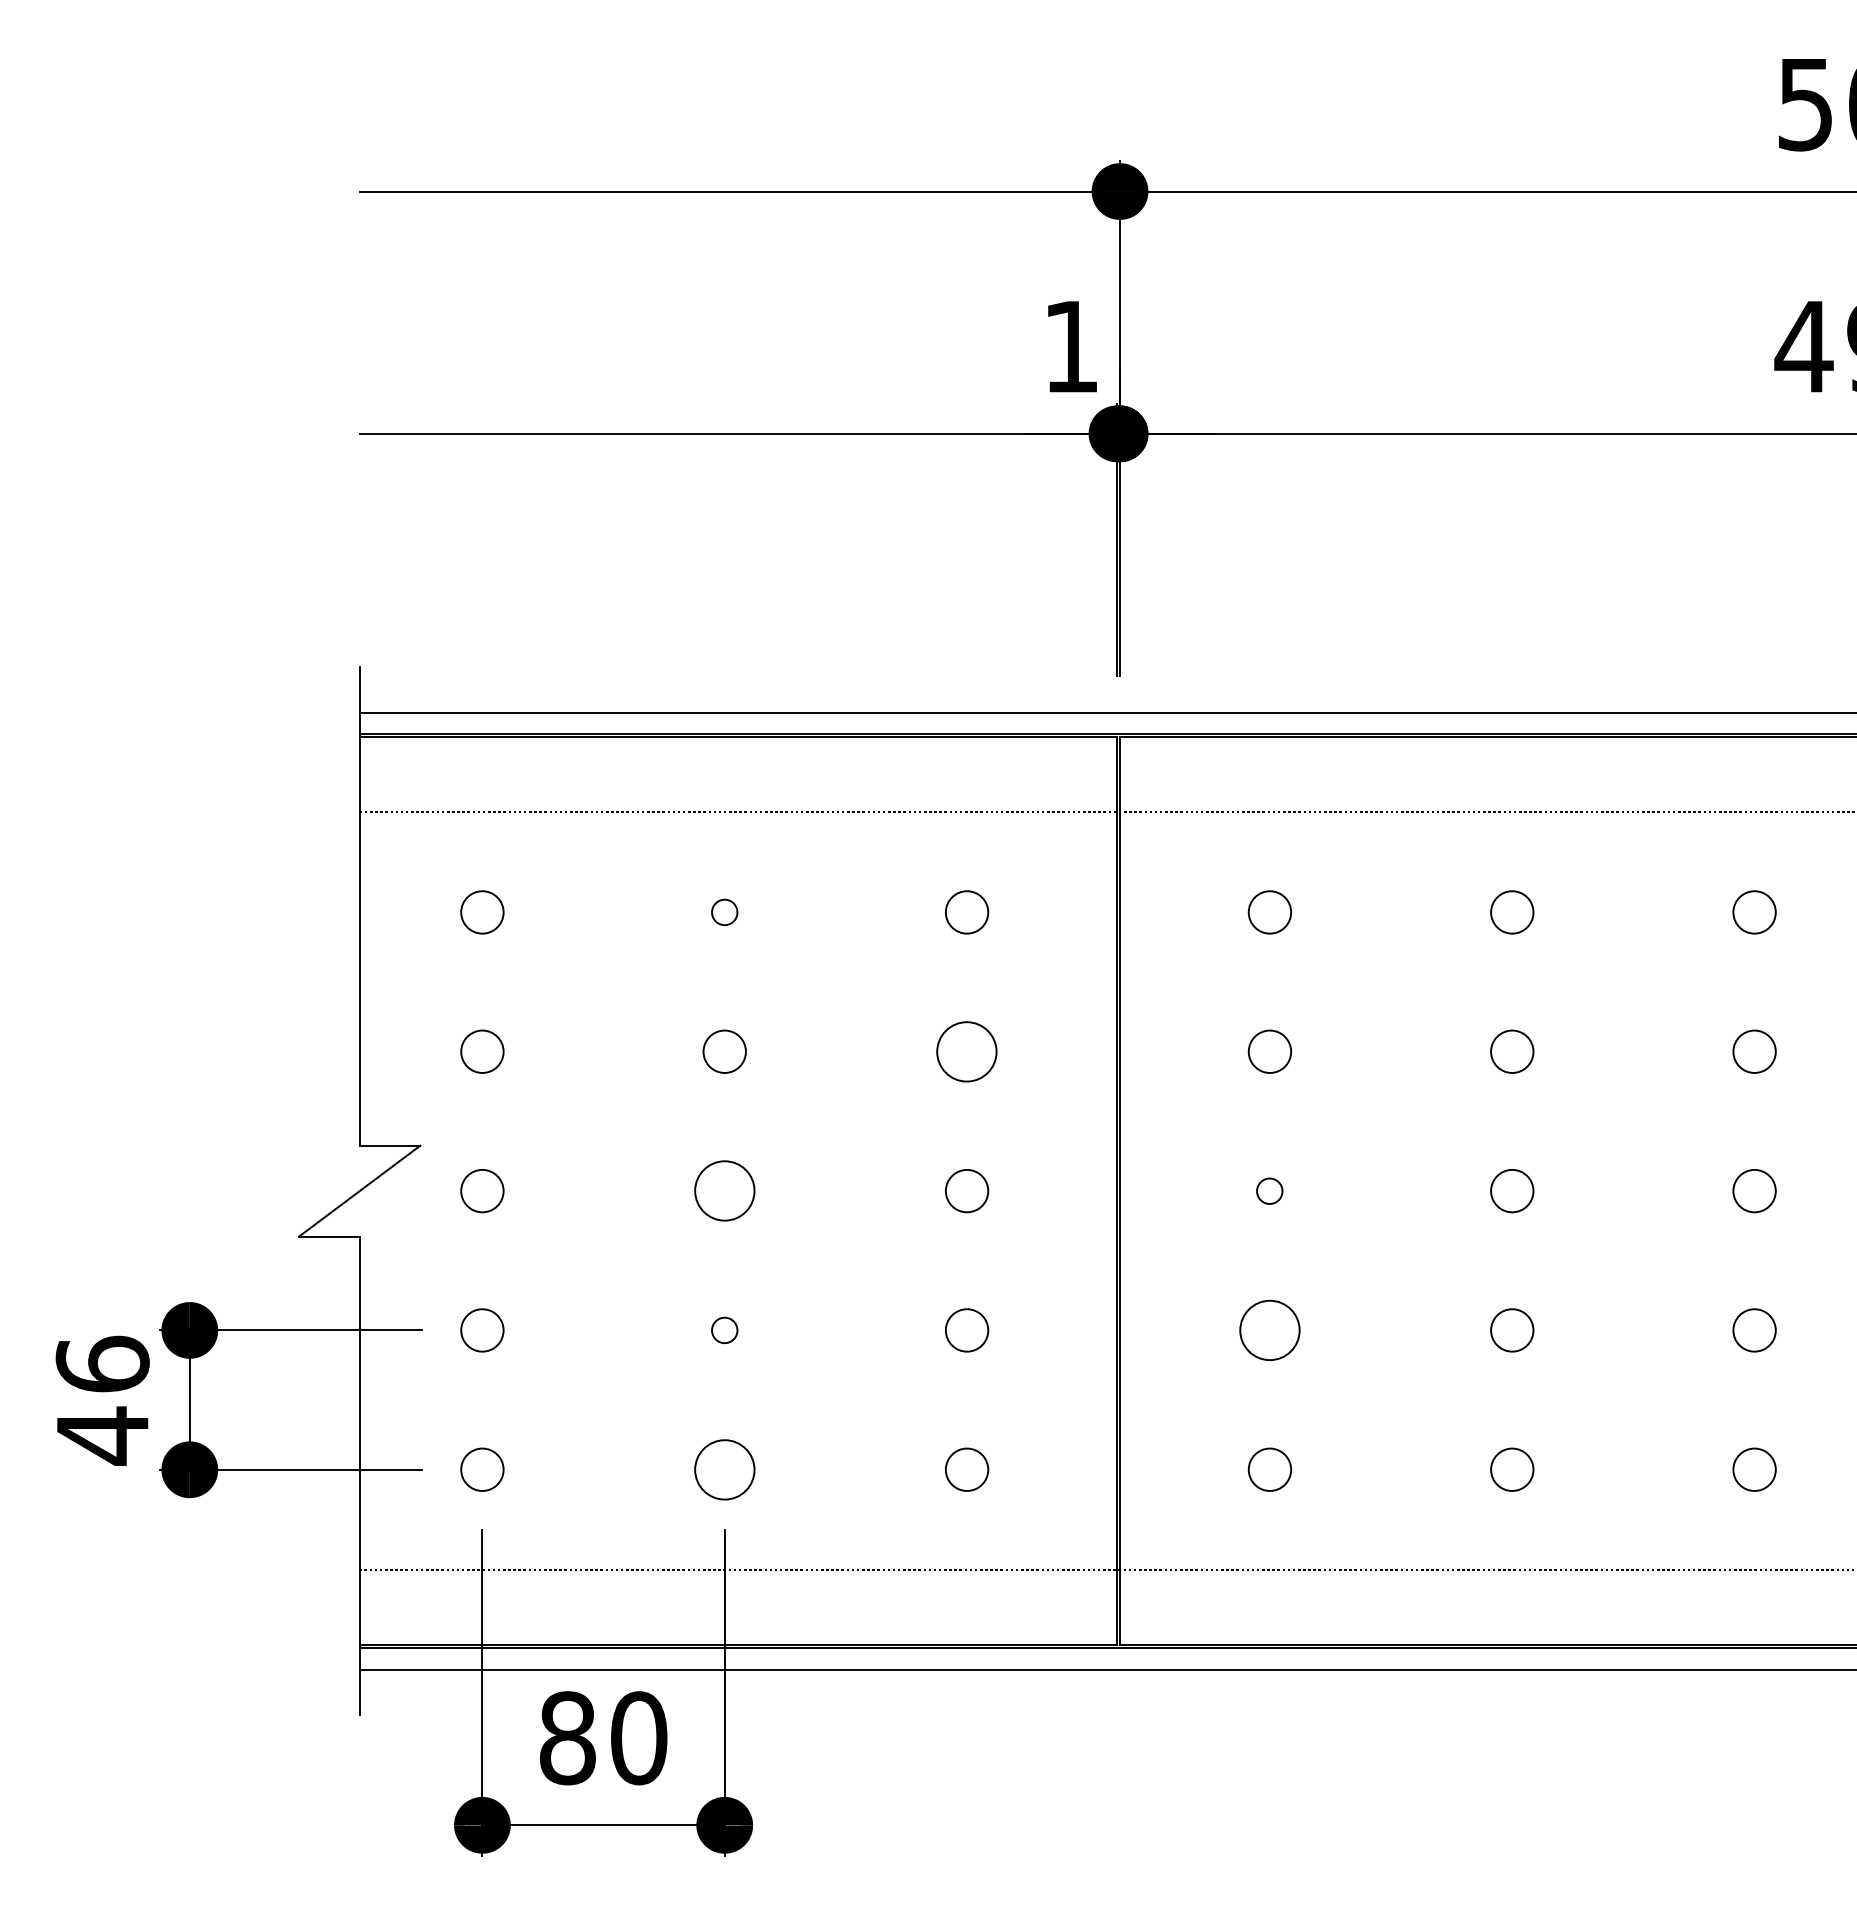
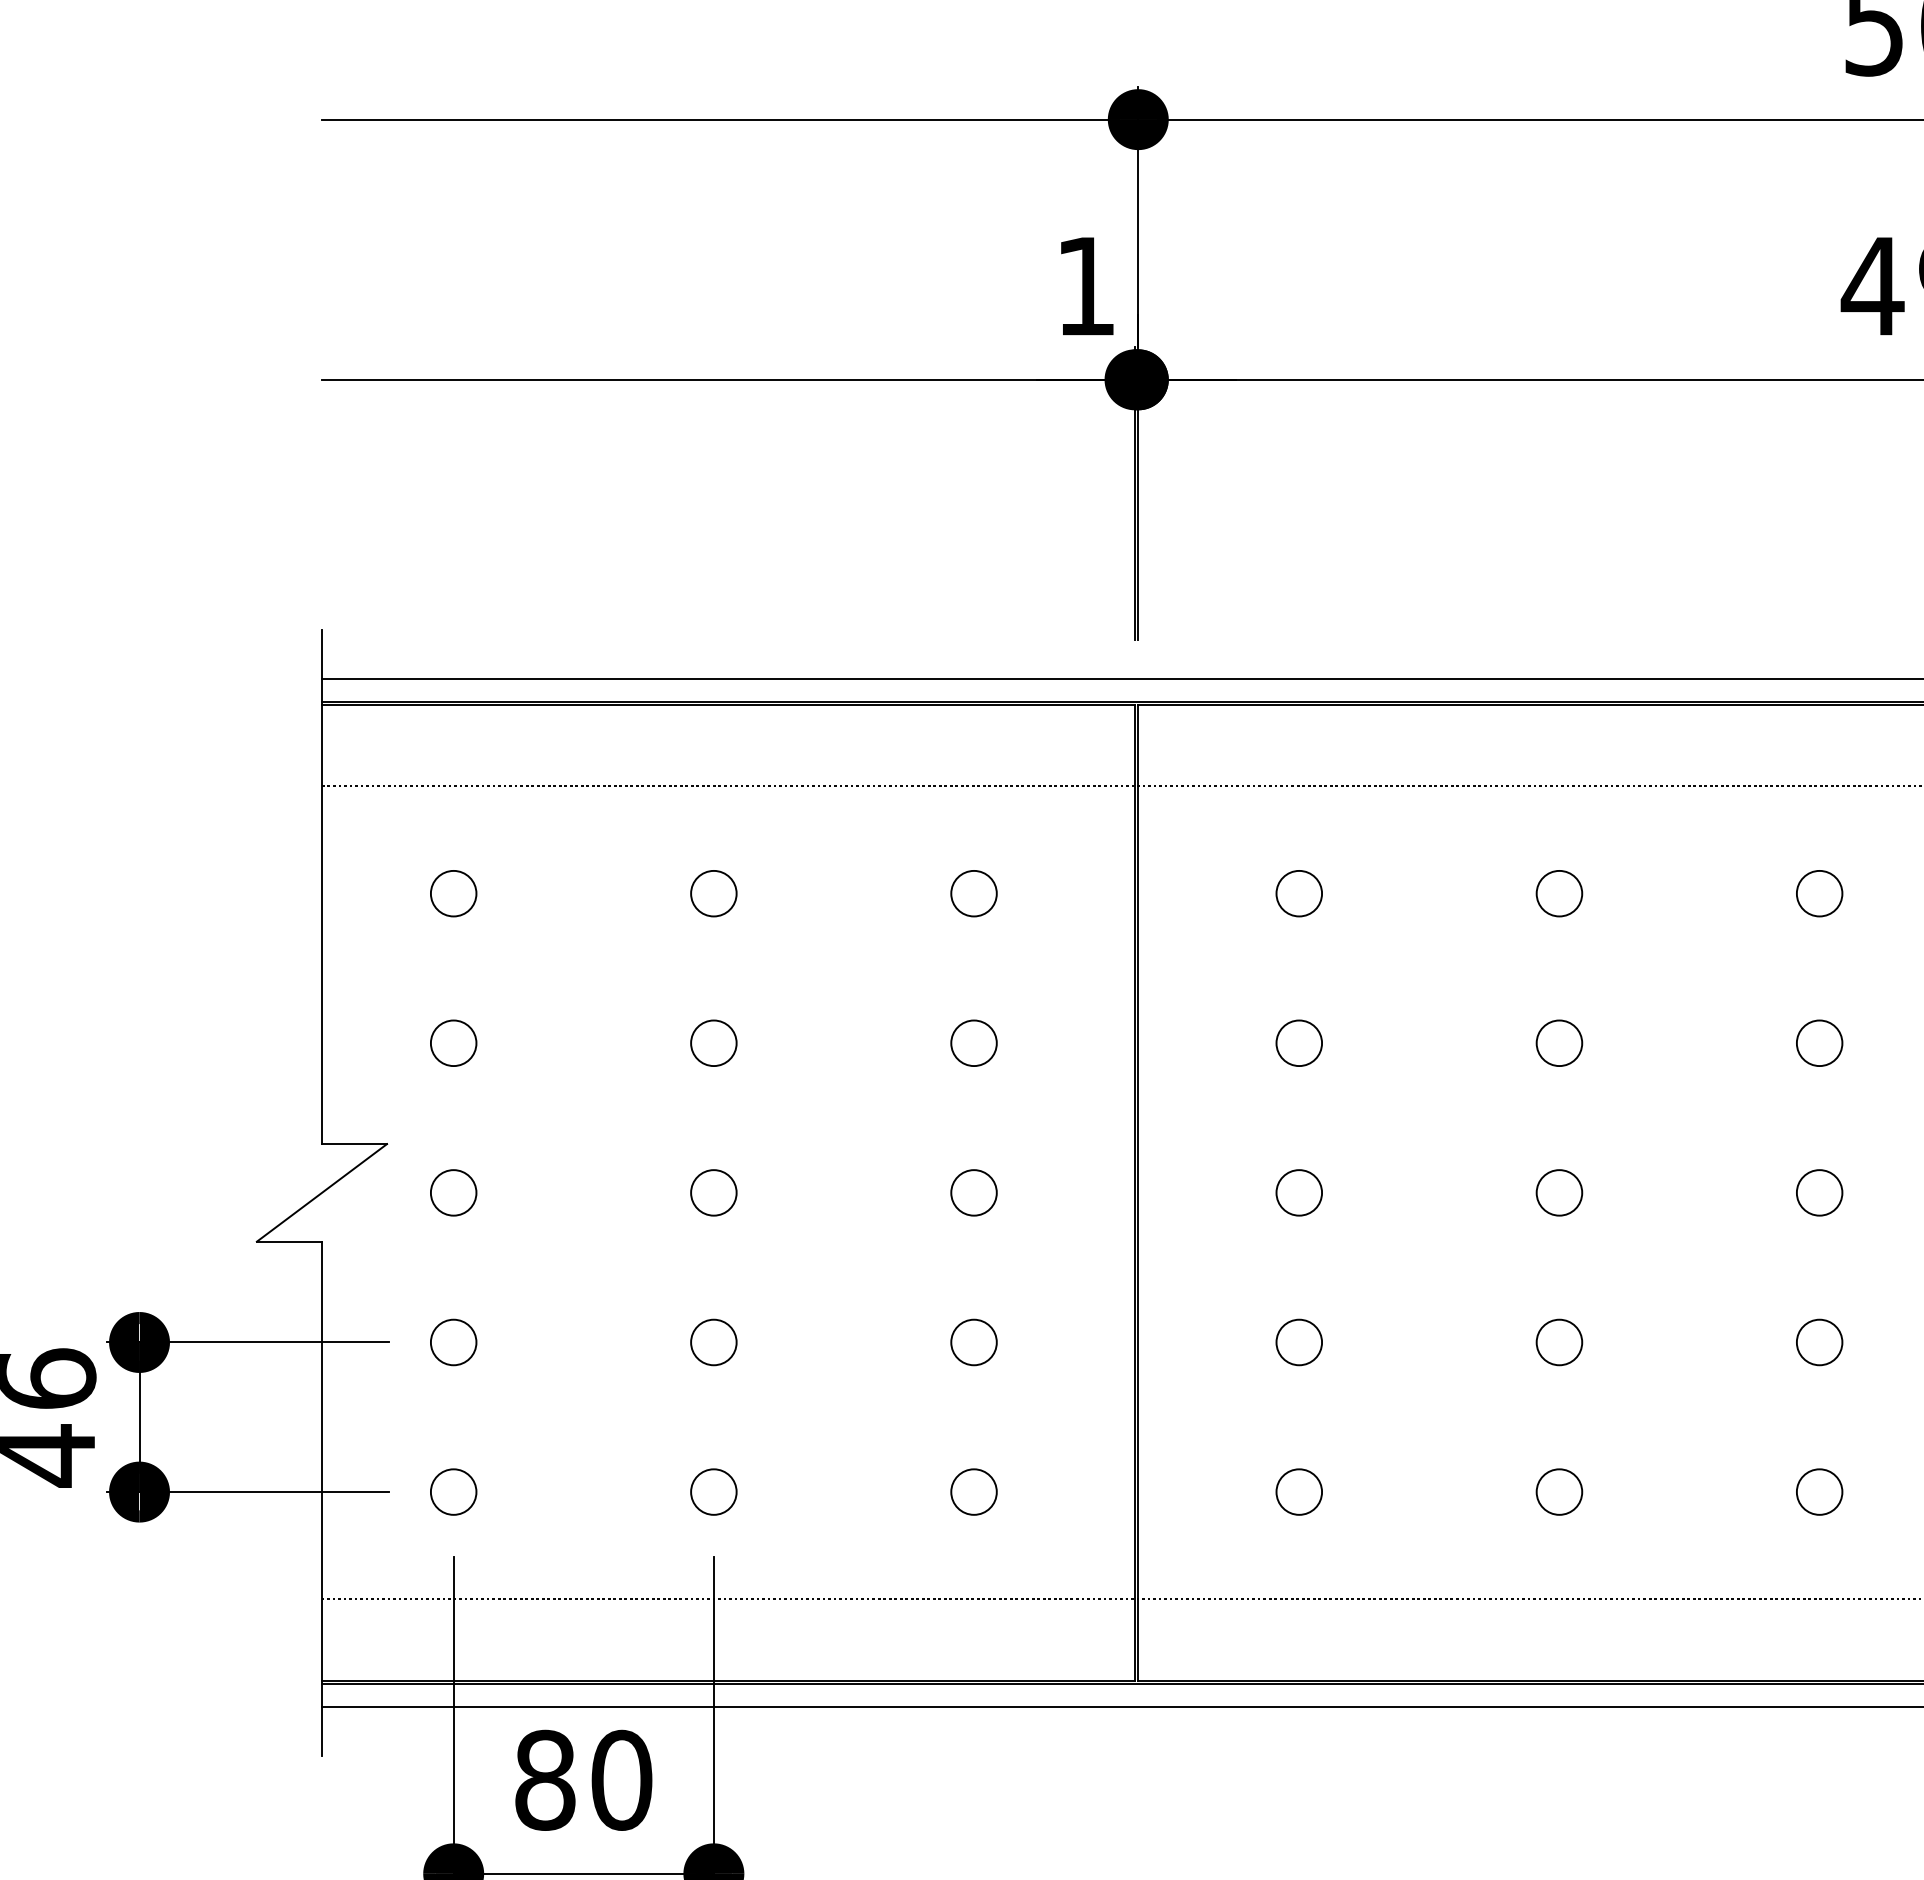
circle: (724, 912) -> (713, 893), size x1.67
circle: (967, 1051) -> (974, 1042), size x0.71
circle: (724, 1191) -> (713, 1193), size x0.71
circle: (1269, 1191) -> (1298, 1193), size x1.67
circle: (724, 1330) -> (713, 1342), size x1.67
circle: (1269, 1330) -> (1298, 1342), size x0.71
circle: (724, 1469) -> (713, 1491), size x0.71

